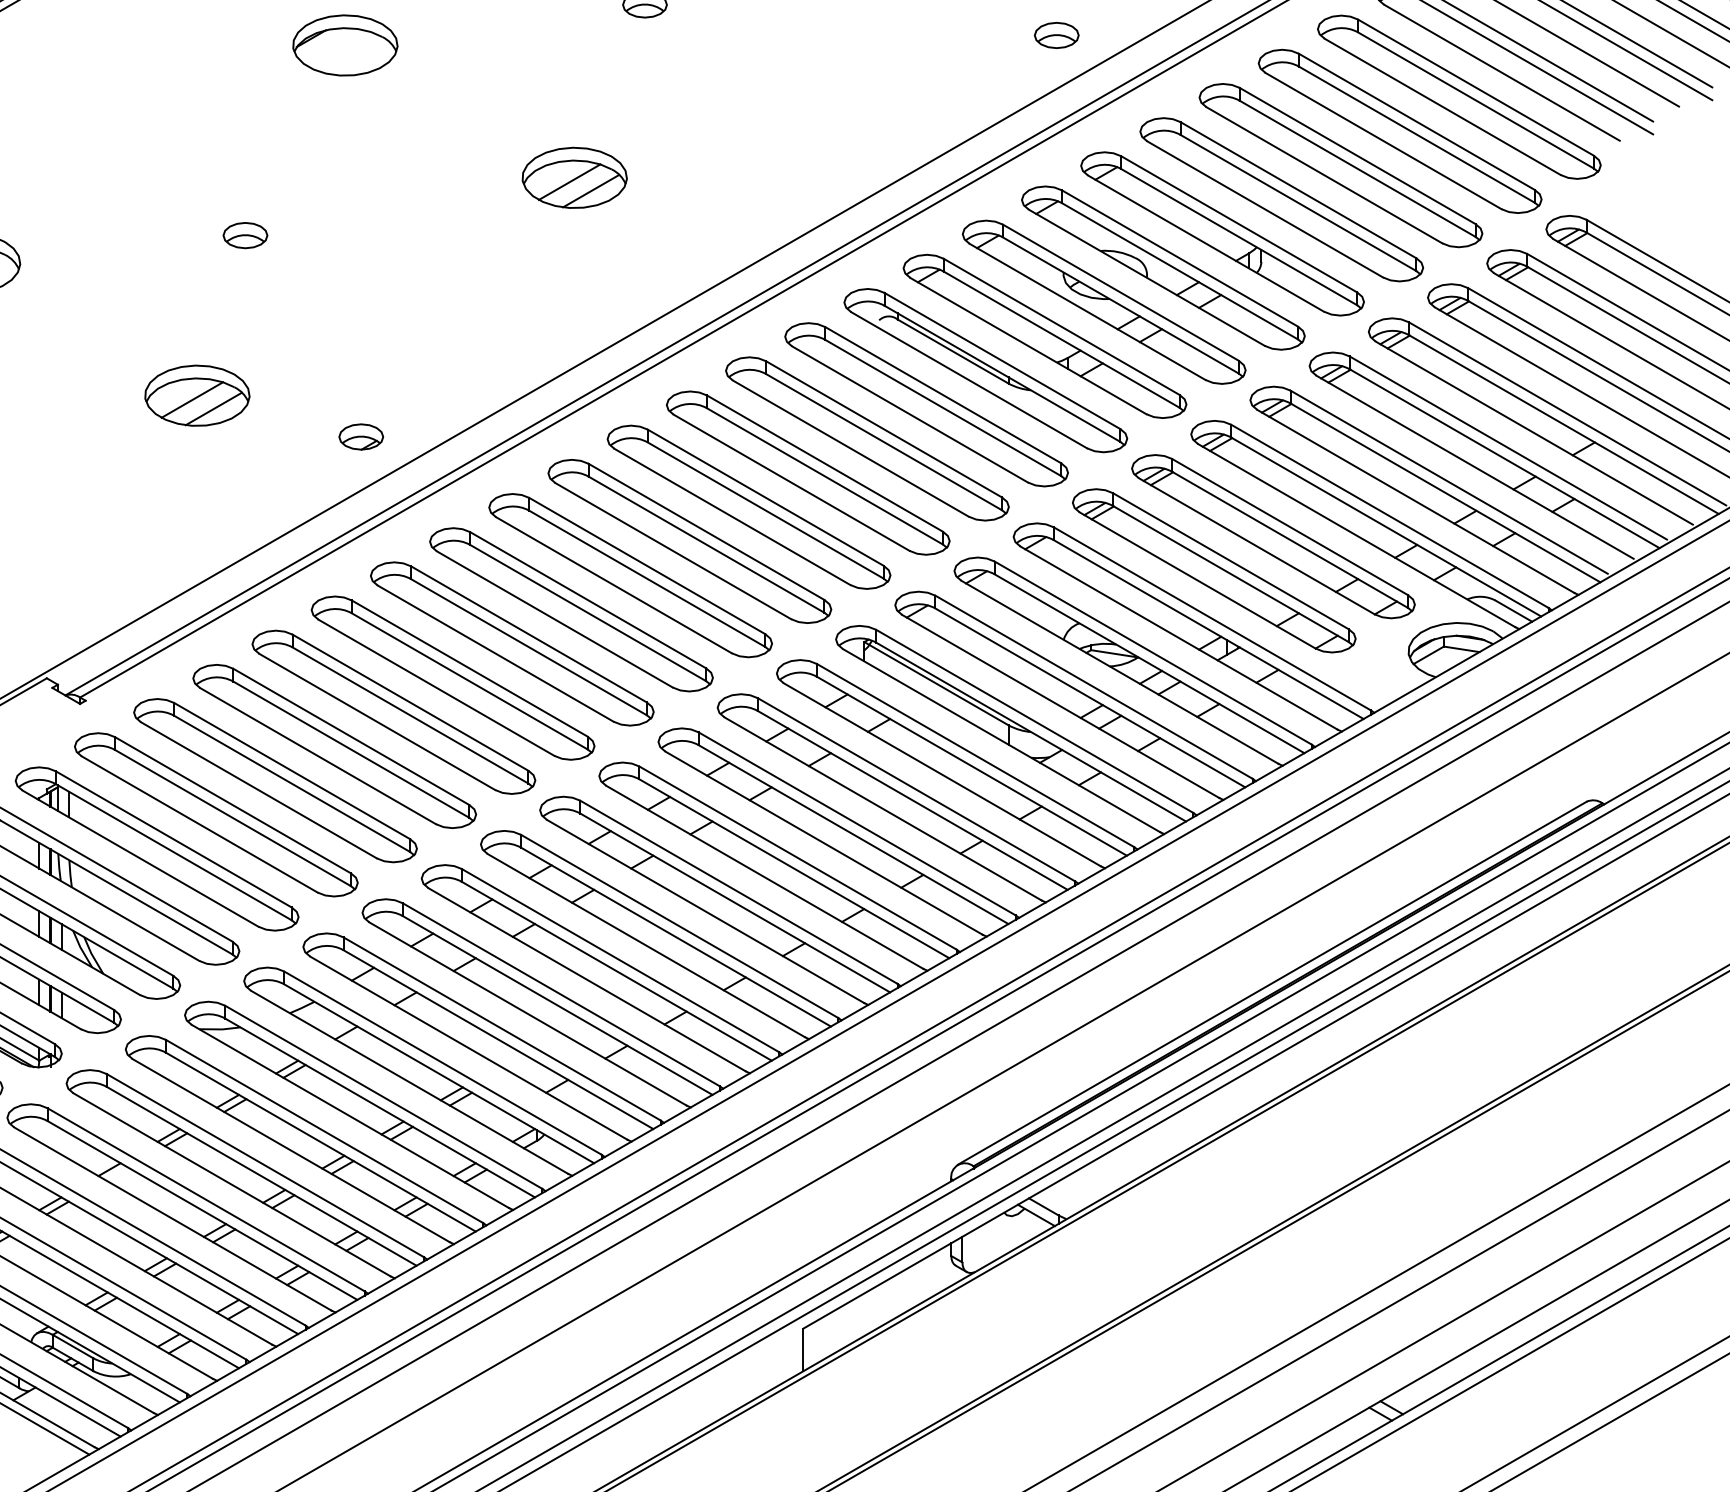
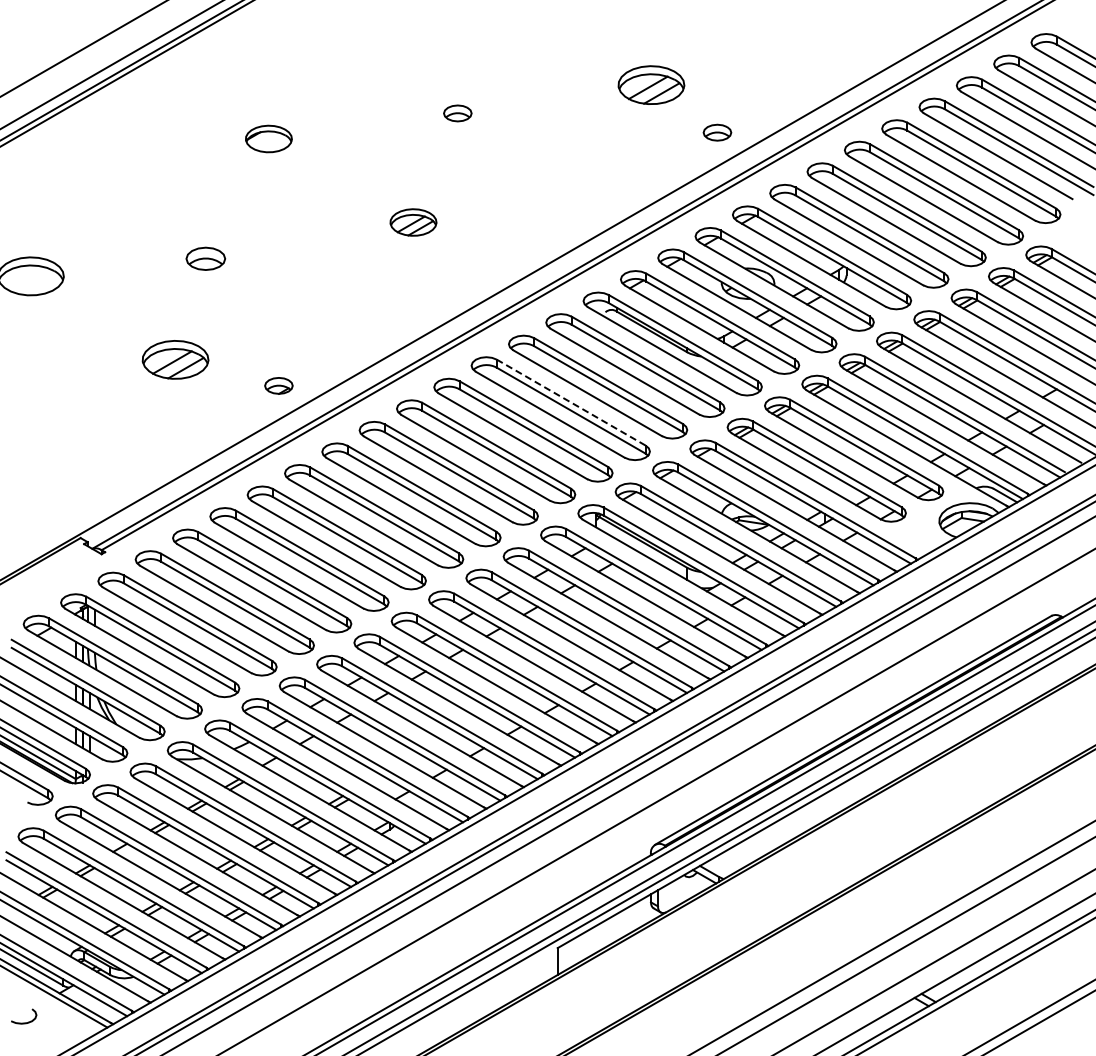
part: (344, 44) -> (268, 138), size x0.7
part: (574, 177) -> (413, 222), size x0.7
part: (244, 234) -> (205, 258), size x1.4
line: (825, 463) -> (571, 402), solid -> dashed

